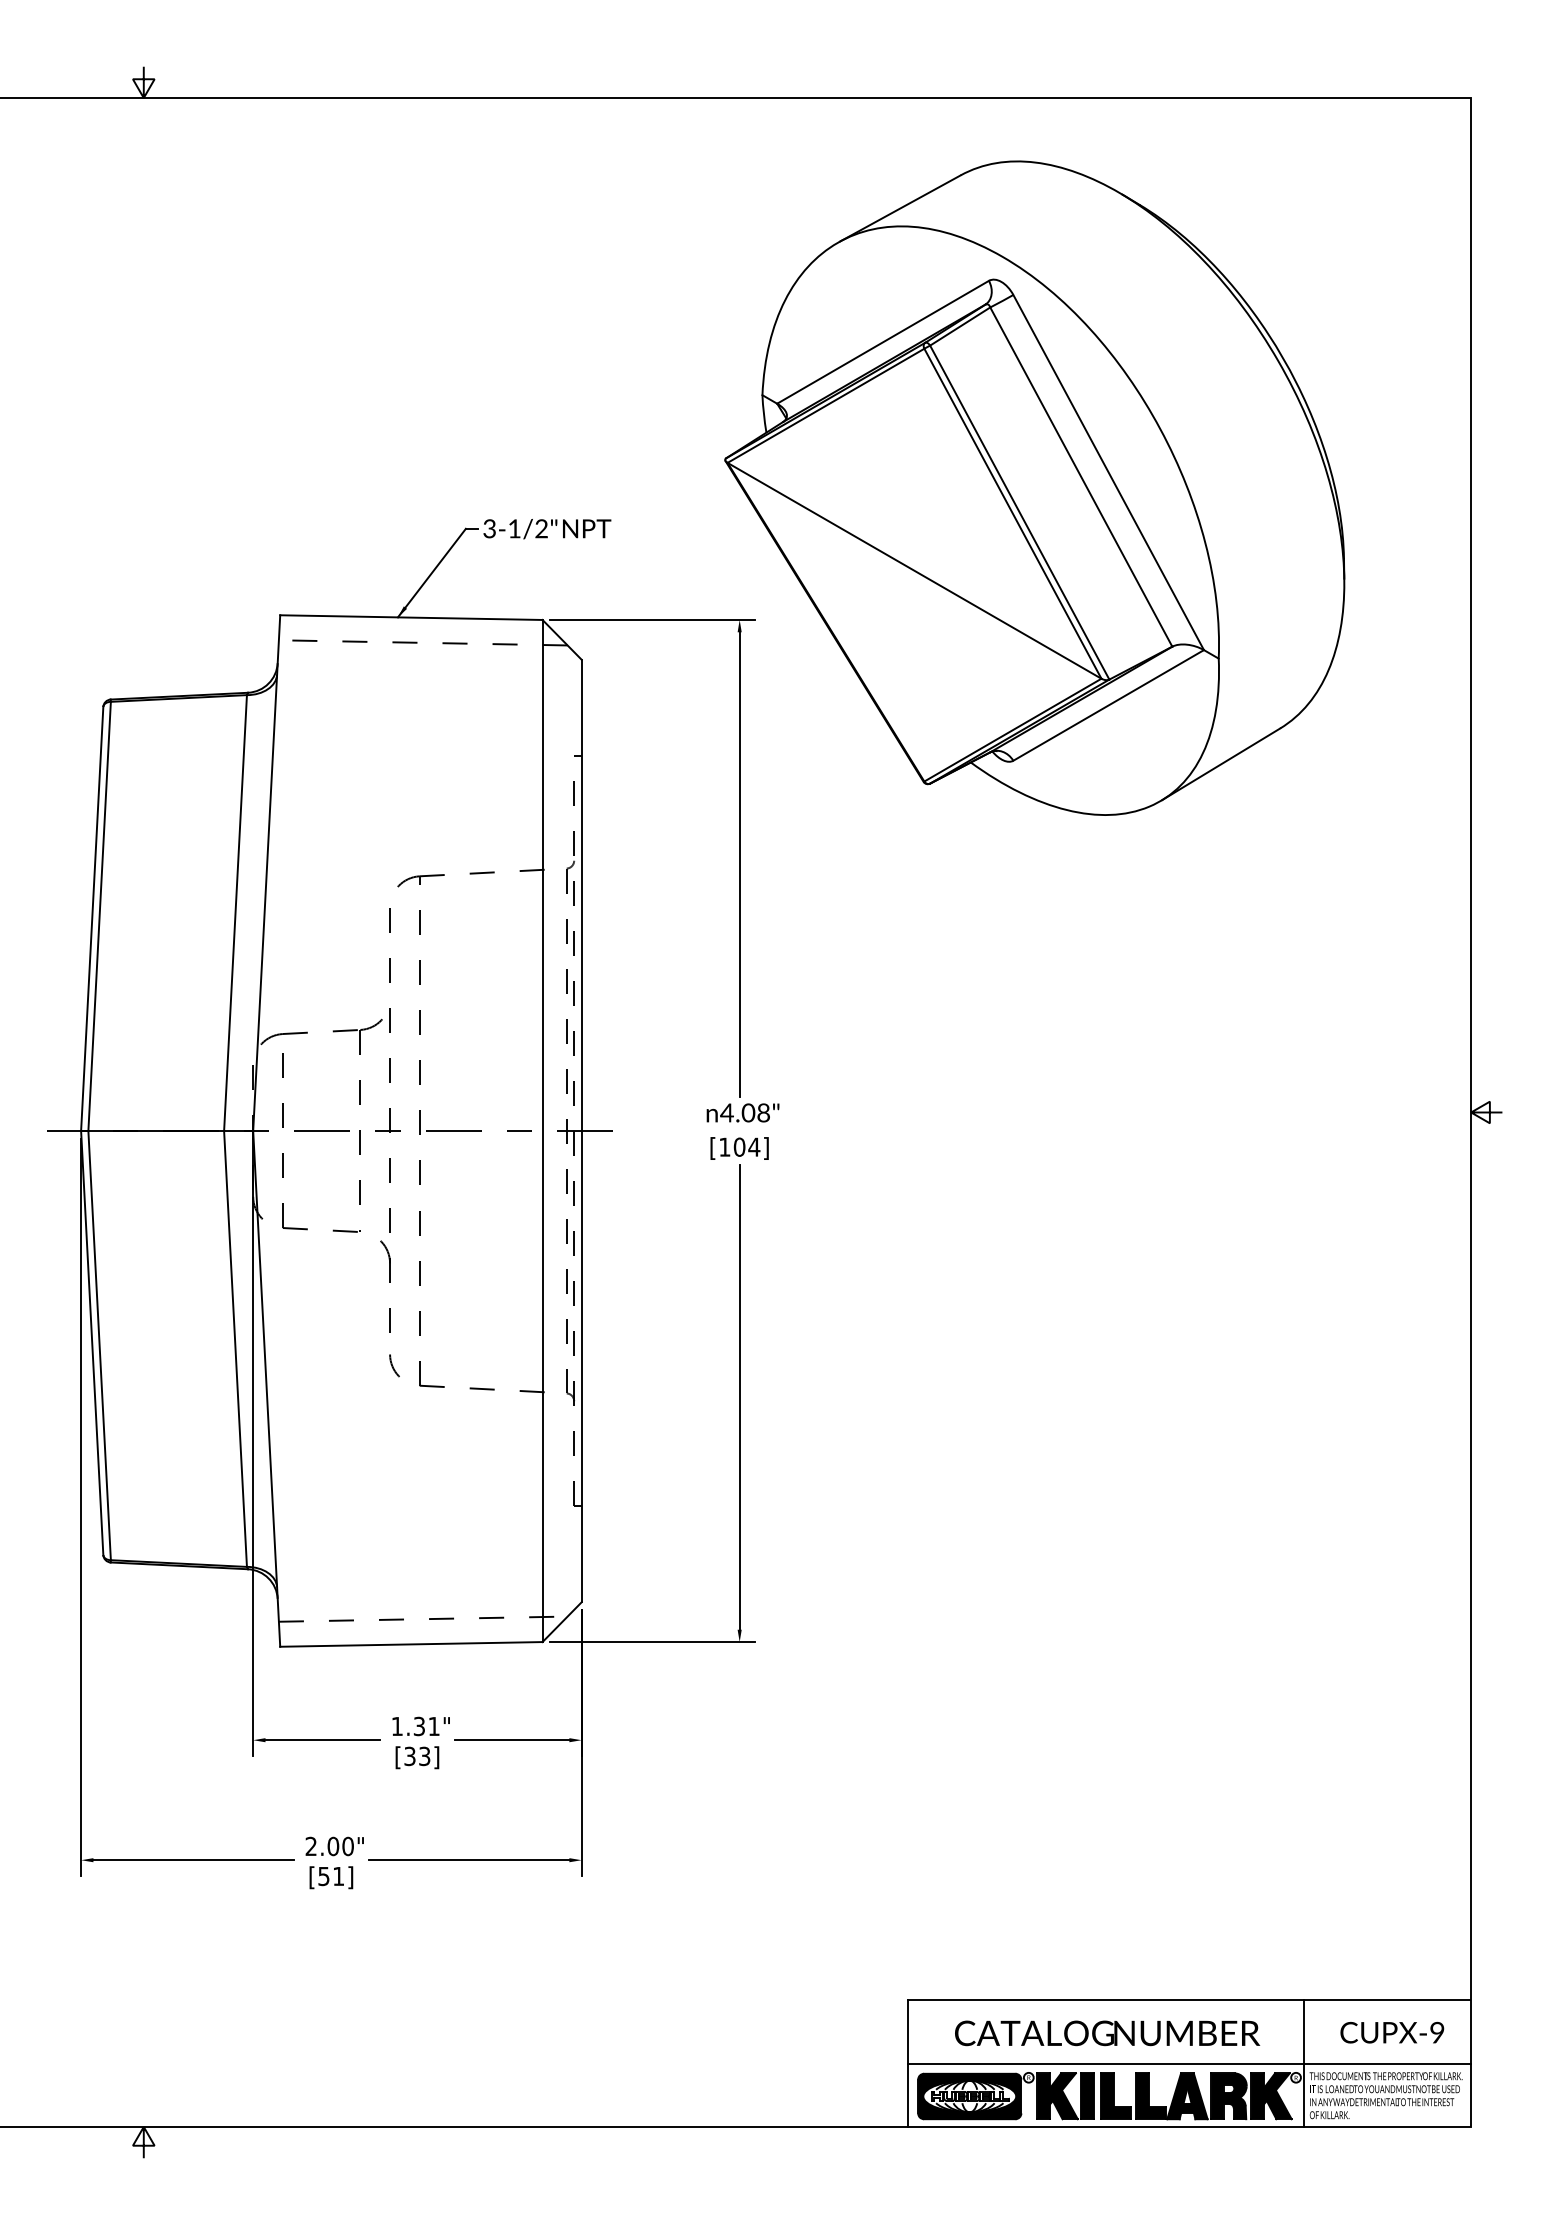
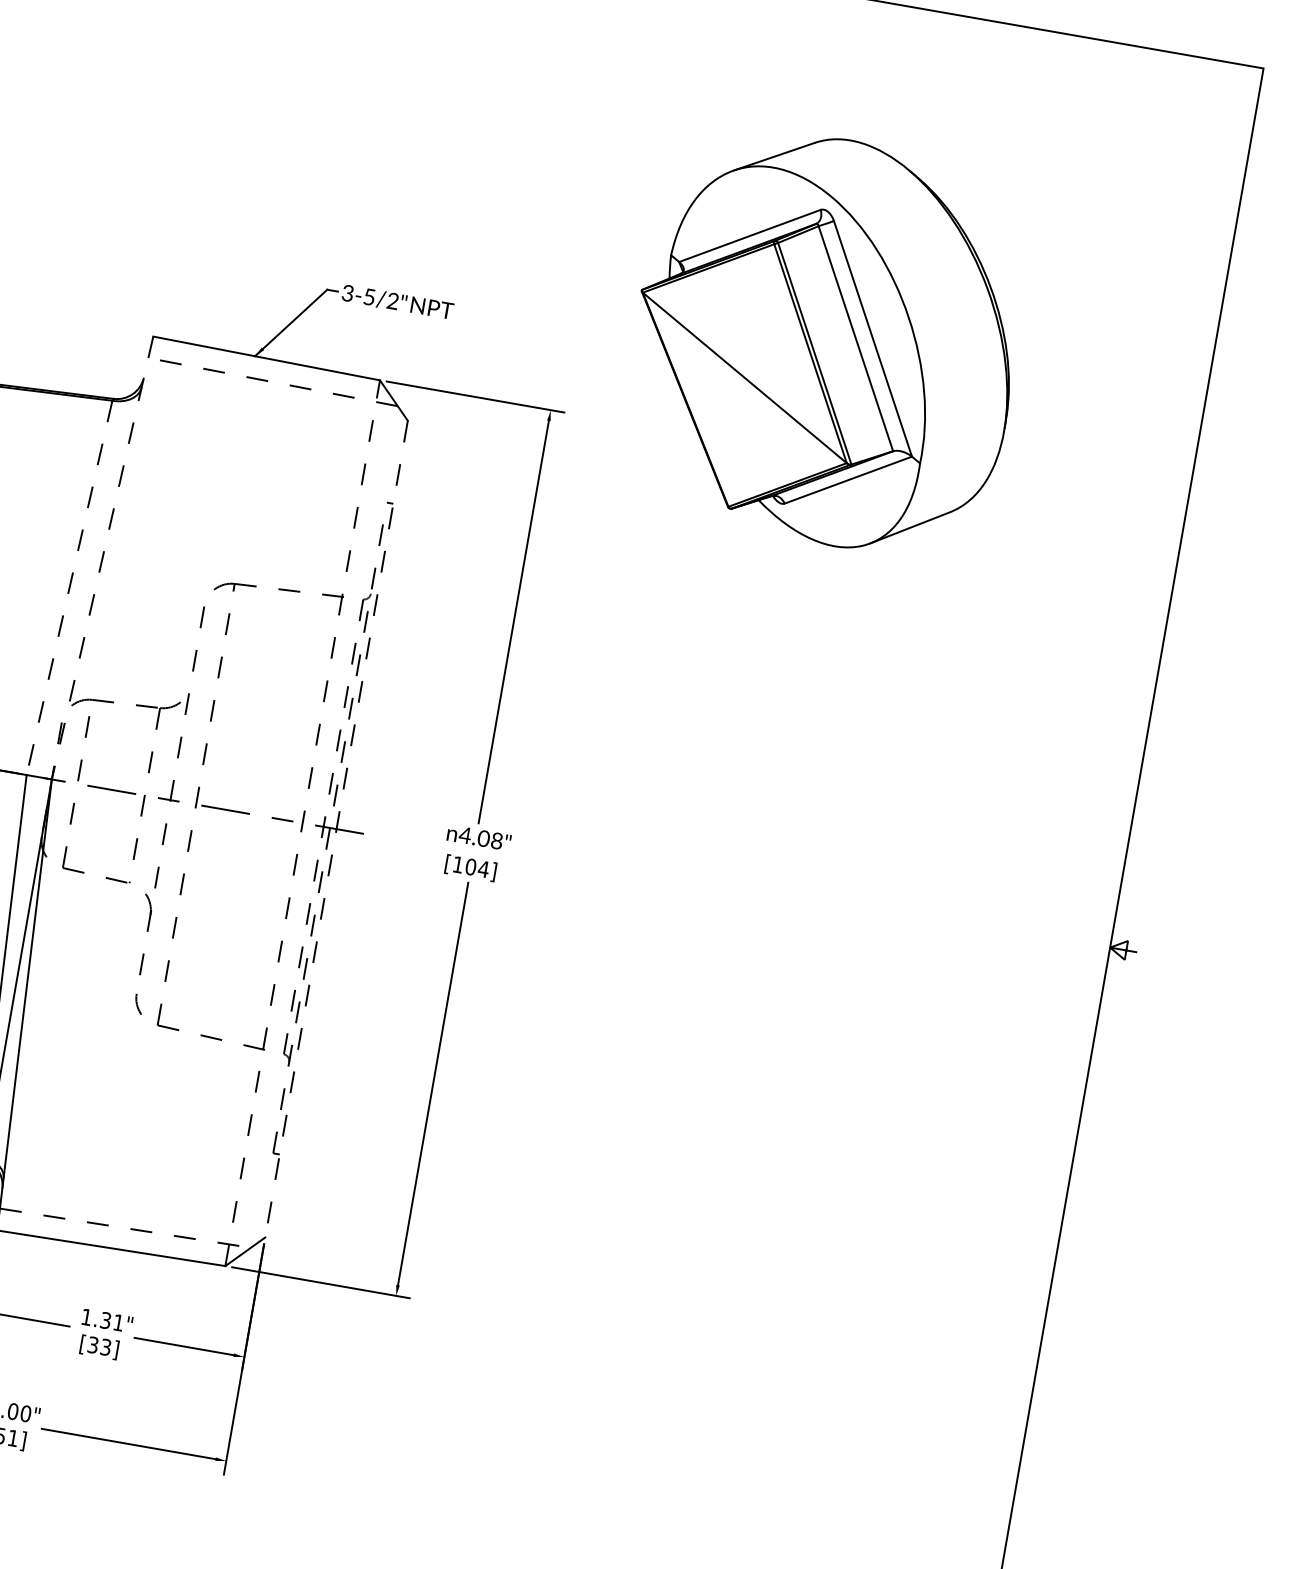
part: (1034, 487) -> (826, 339), size x0.7
text: (514, 528) -> (369, 296), 3-1/2" -> 3-5/2"
line: (266, 873) -> (102, 558), solid -> dashed
line: (235, 913) -> (69, 588), solid -> dashed
line: (542, 1130) -> (302, 822), solid -> dashed
line: (581, 1131) -> (336, 829), solid -> dashed

